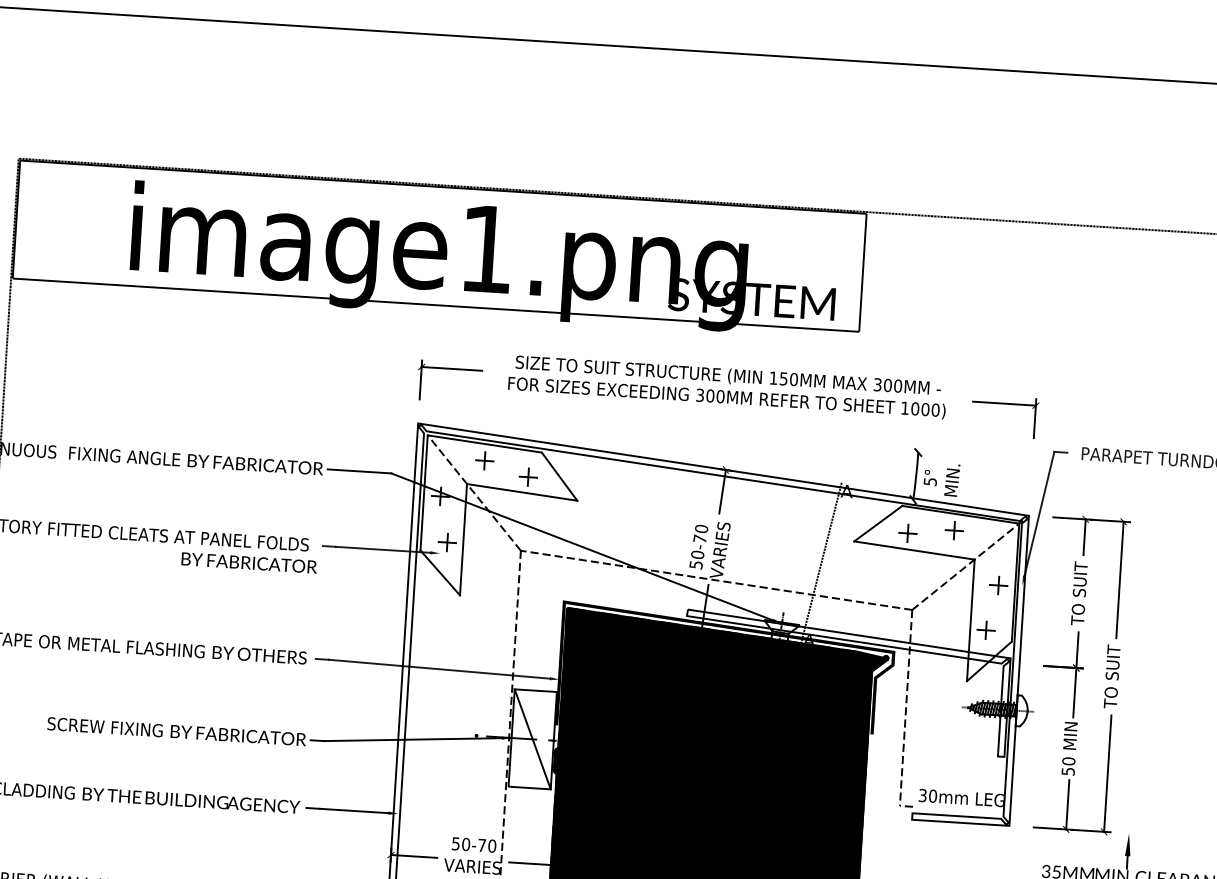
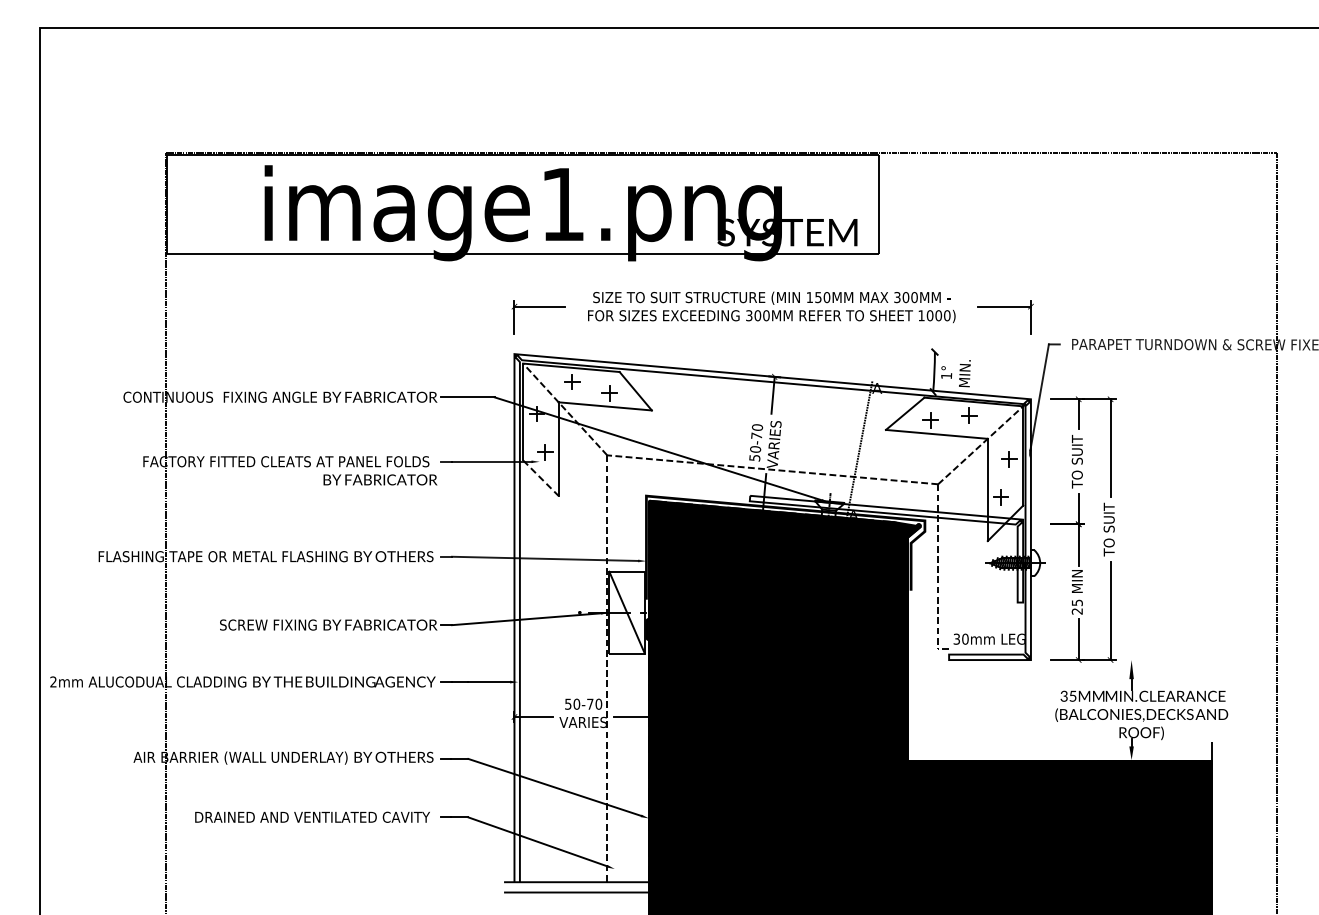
text: (930, 482) -> (946, 376), 5° -> 1°
line: (440, 573) -> (541, 478), solid -> dashed
text: (1067, 765) -> (1076, 606), 50 -> 25

